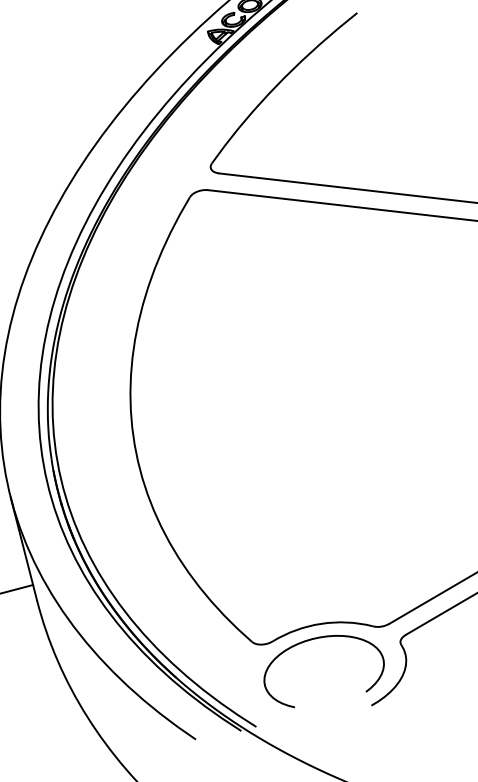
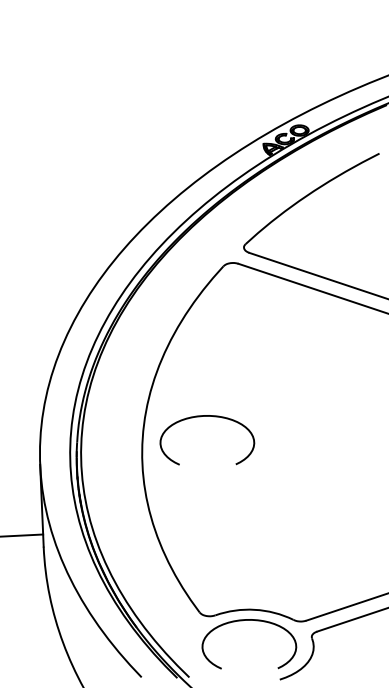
curve: (209, 391) -> (207, 416), added

